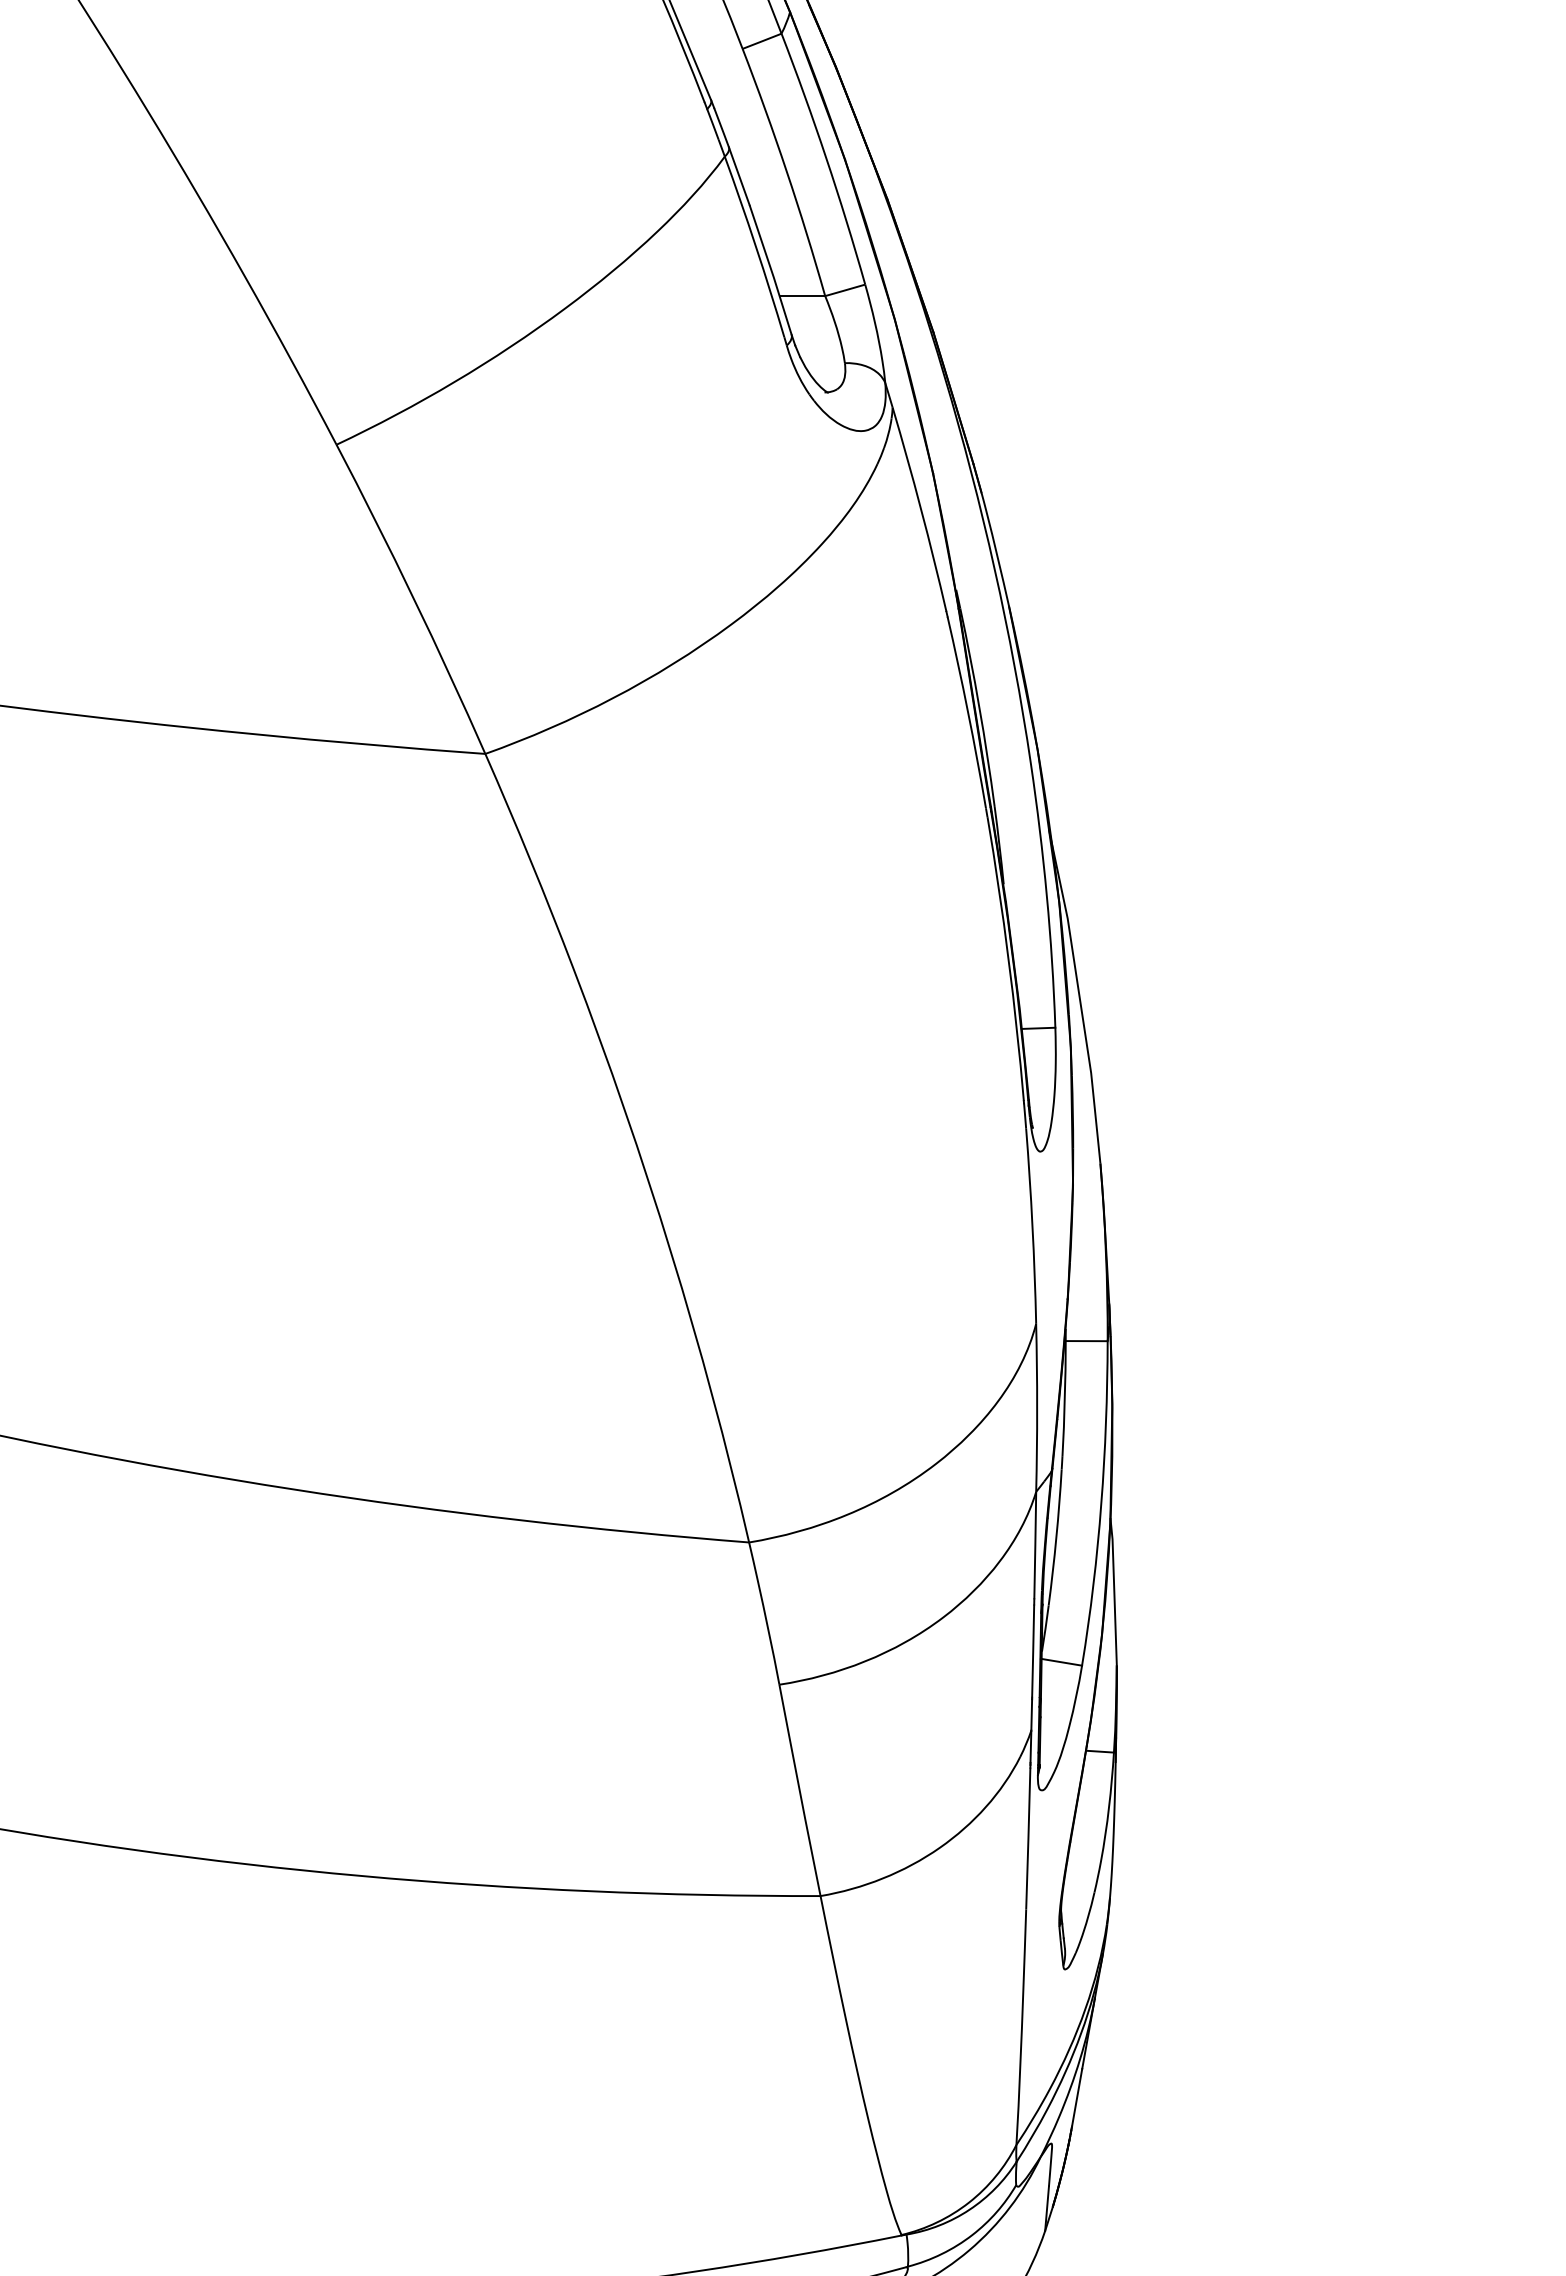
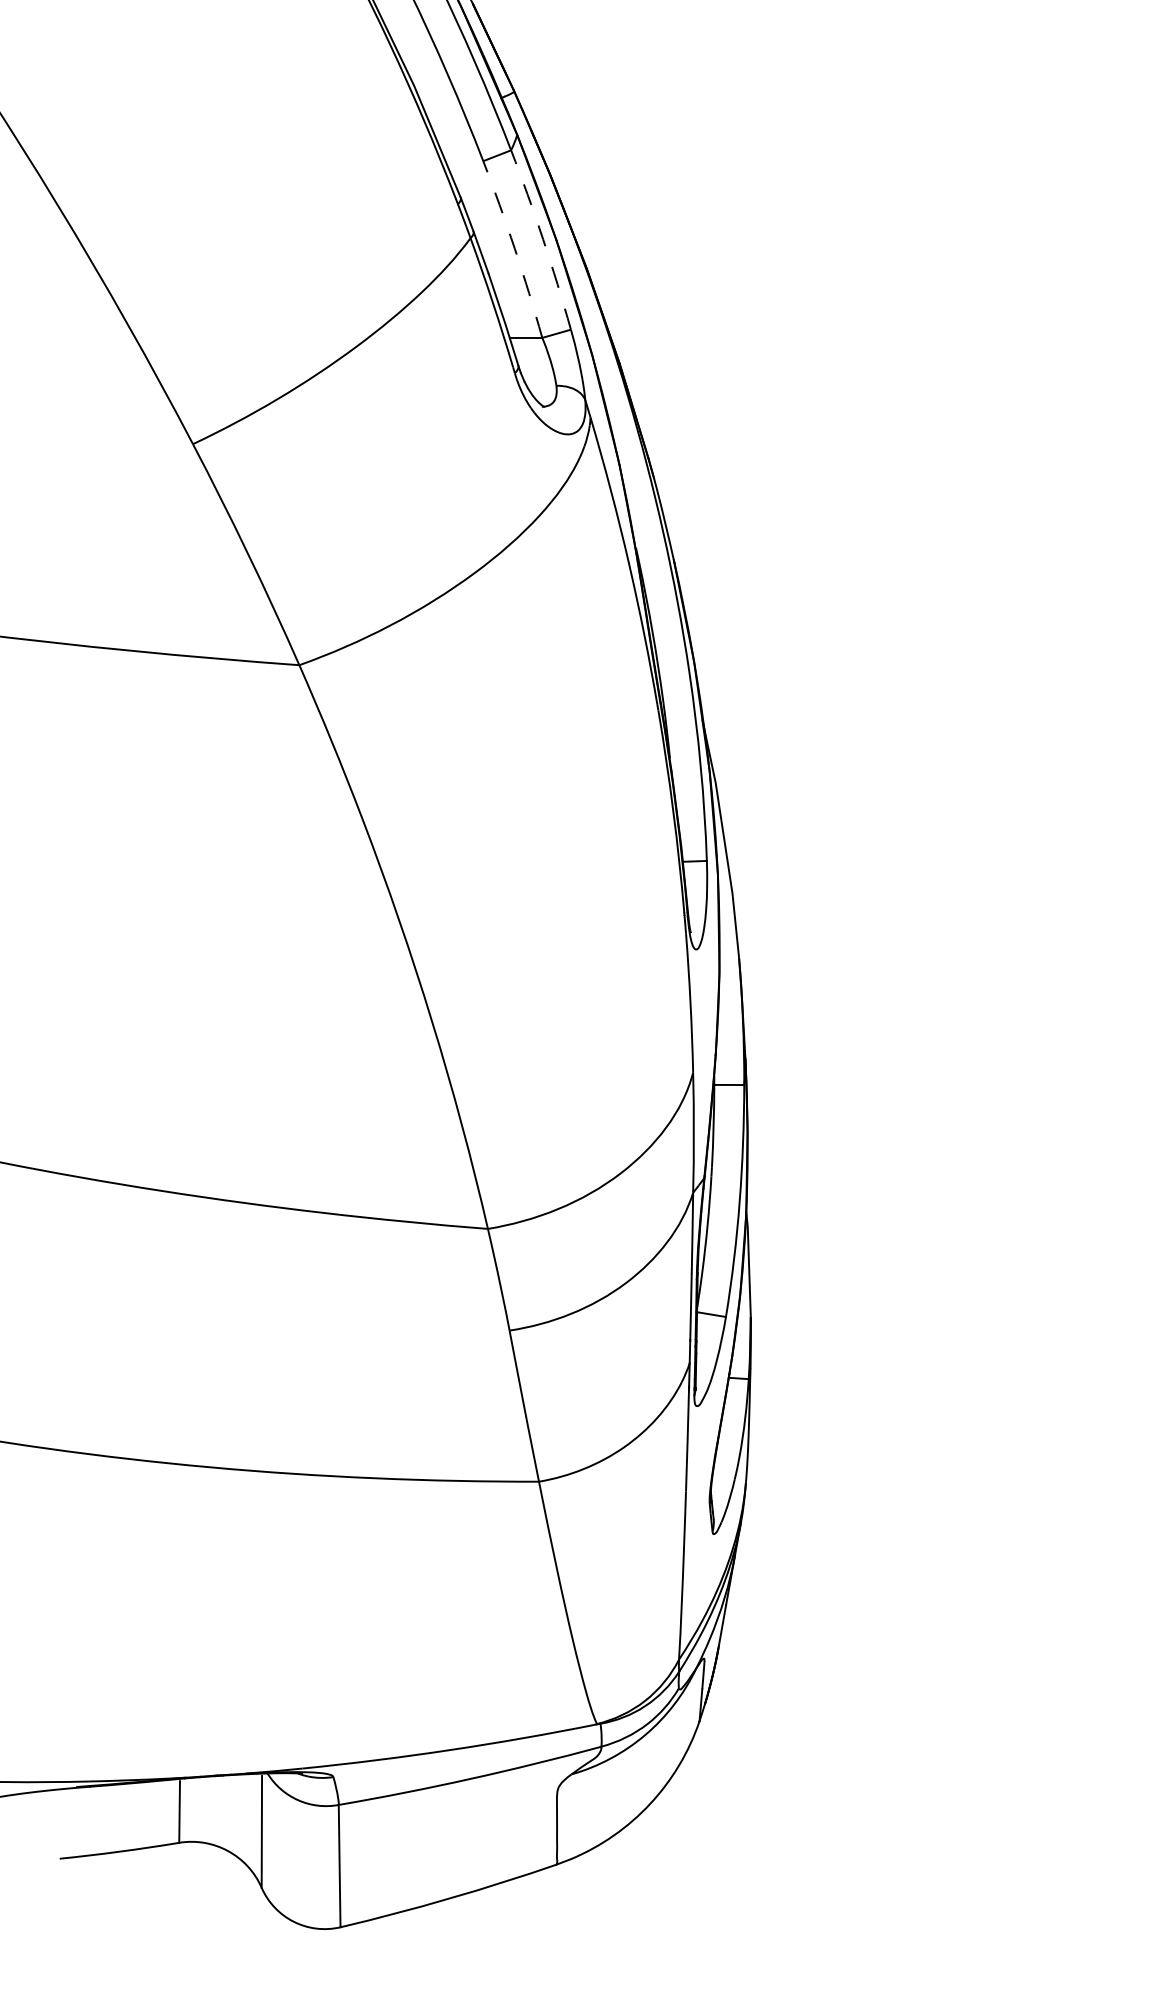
arc: (826, 158) -> (543, 239), solid -> dashed
arc: (786, 171) -> (514, 248), solid -> dashed

